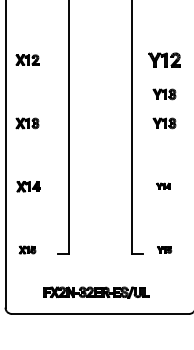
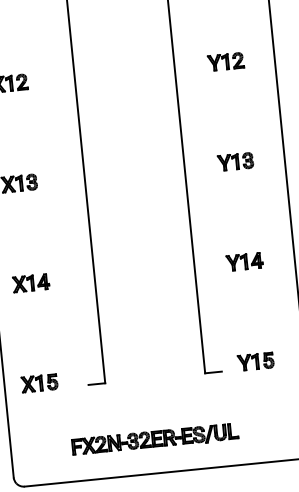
part: (164, 59) -> (225, 61), size x0.71
part: (164, 94) -> (231, 116), removed
part: (163, 186) -> (243, 261), size x1.67
part: (27, 249) -> (39, 382), size x1.43
part: (164, 249) -> (255, 360), size x1.67

